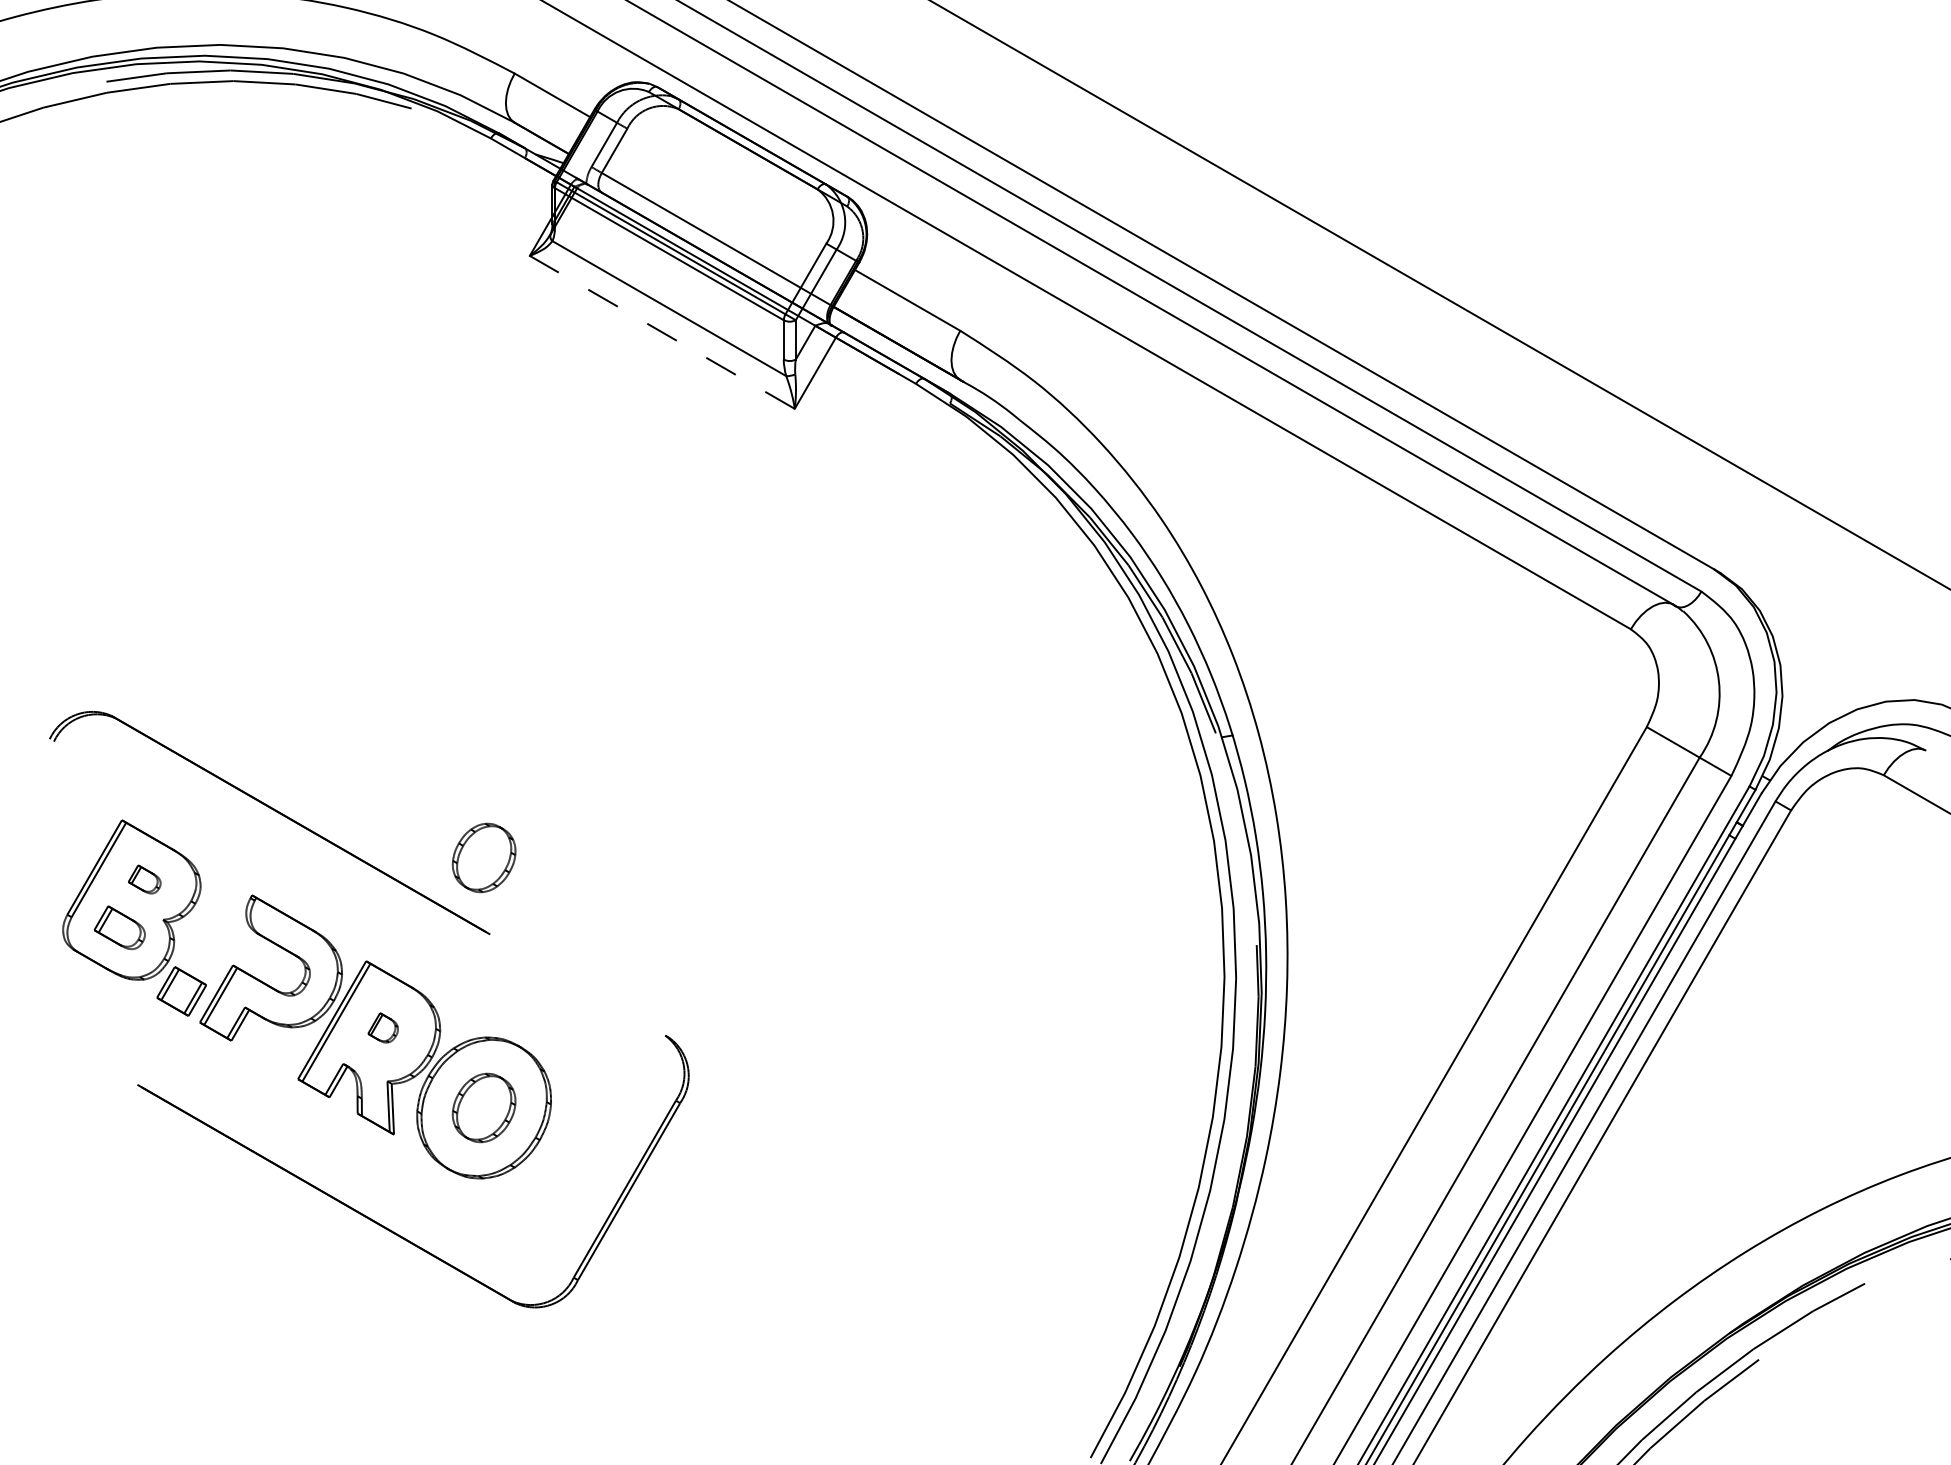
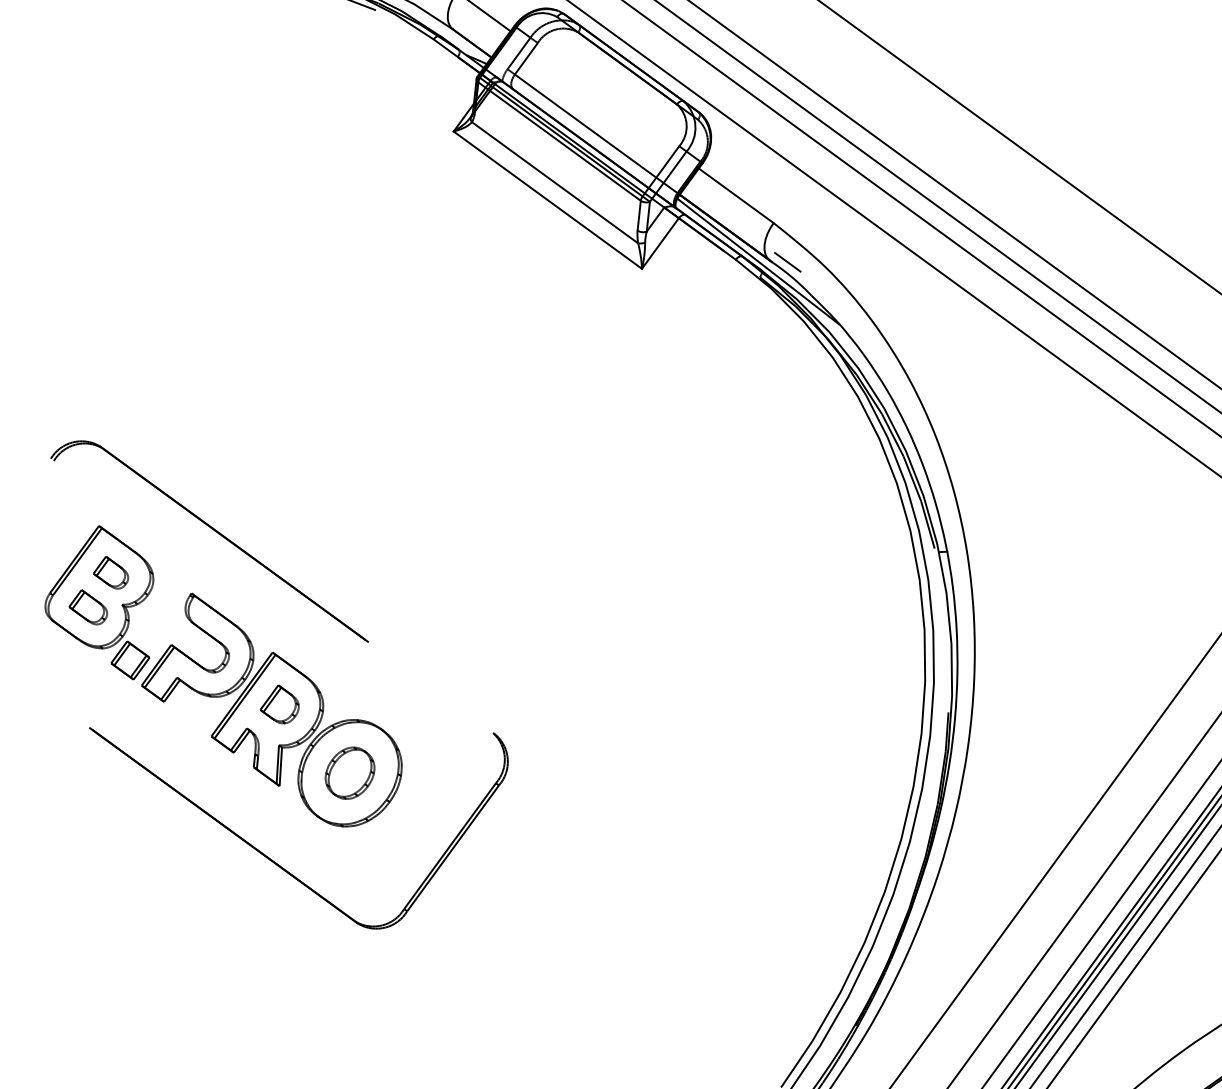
line: (662, 332) -> (547, 200), dashed -> solid
line: (984, 379) -> (788, 261), added
line: (945, 382) -> (758, 261), added
part: (483, 857) -> (369, 583), removed
part: (144, 879) -> (111, 572), size x1.43
part: (382, 1027) -> (279, 704), size x1.67

